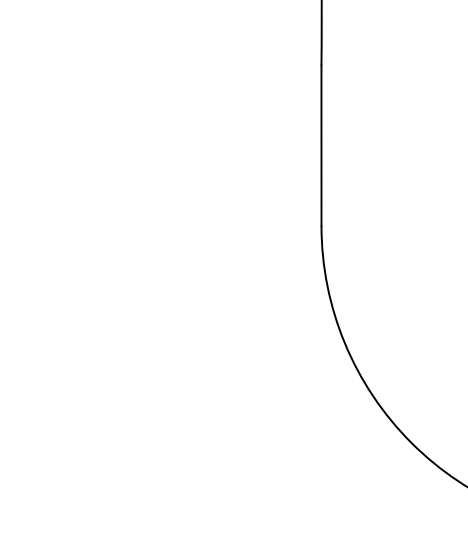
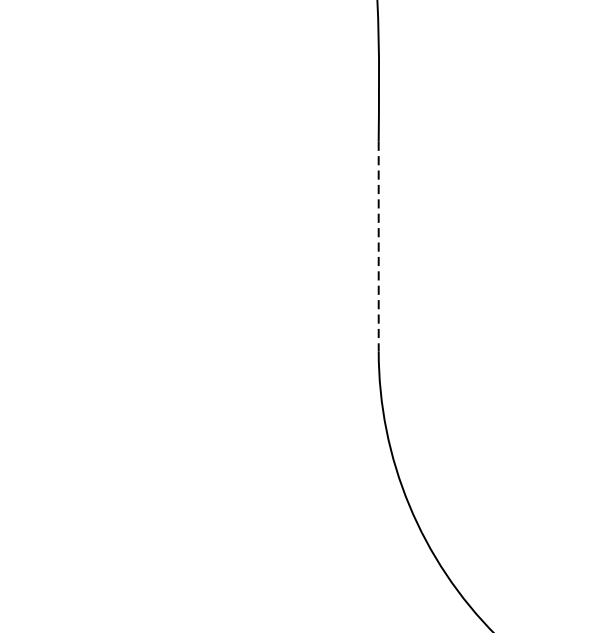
line: (321, 146) -> (378, 247), solid -> dashed

